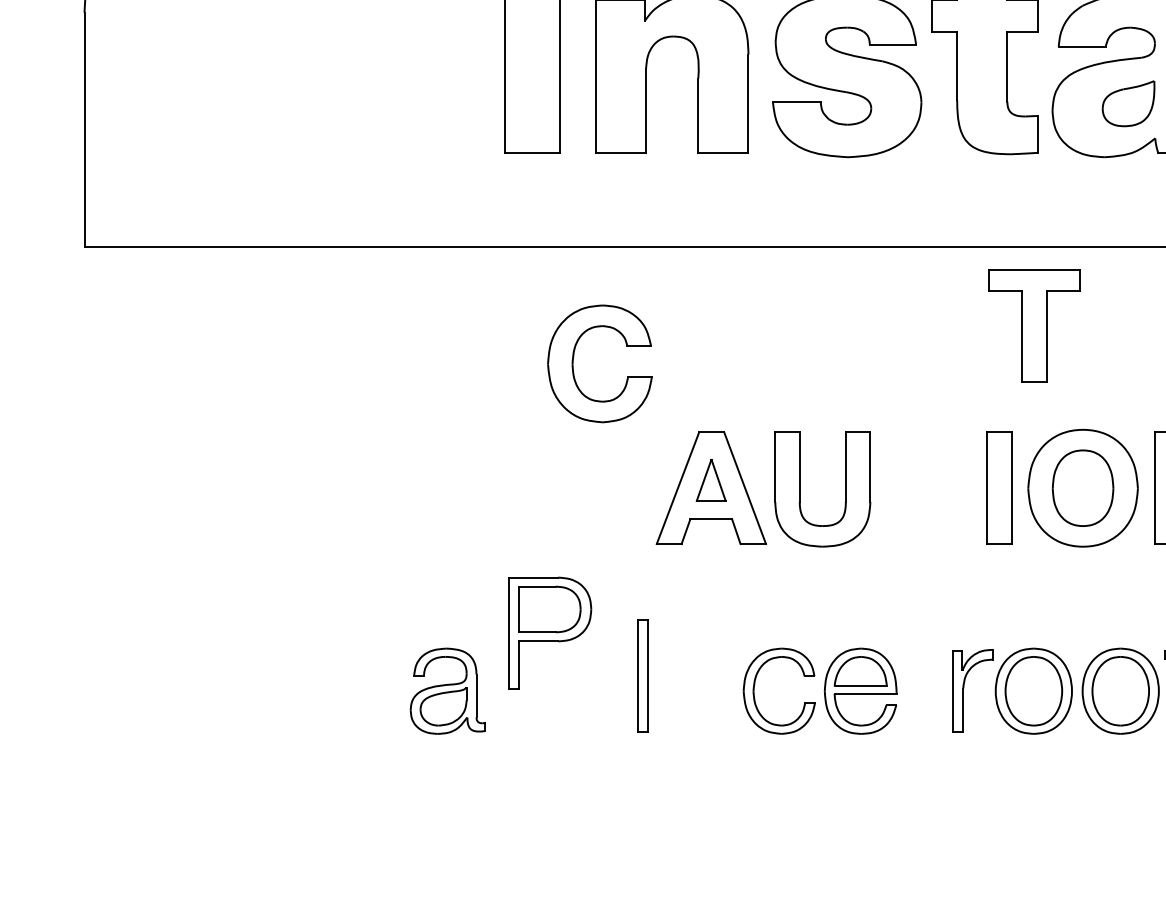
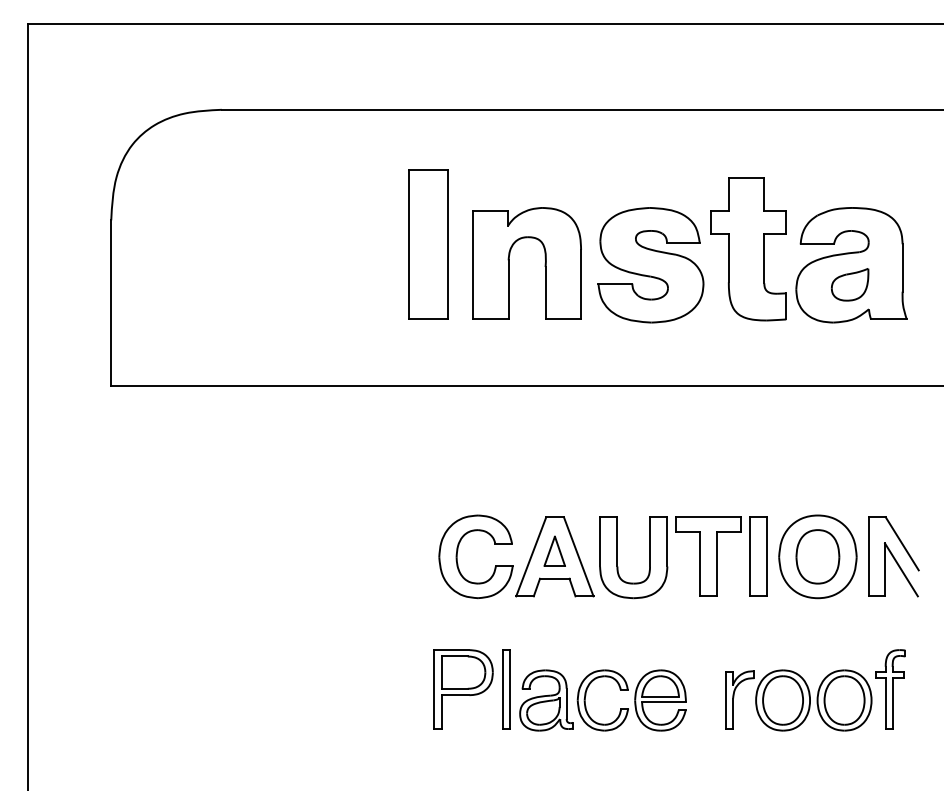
part: (1034, 325) -> (708, 556), moved
part: (573, 363) -> (457, 556), moved
part: (549, 633) -> (463, 689), moved
part: (448, 691) -> (546, 700), moved

